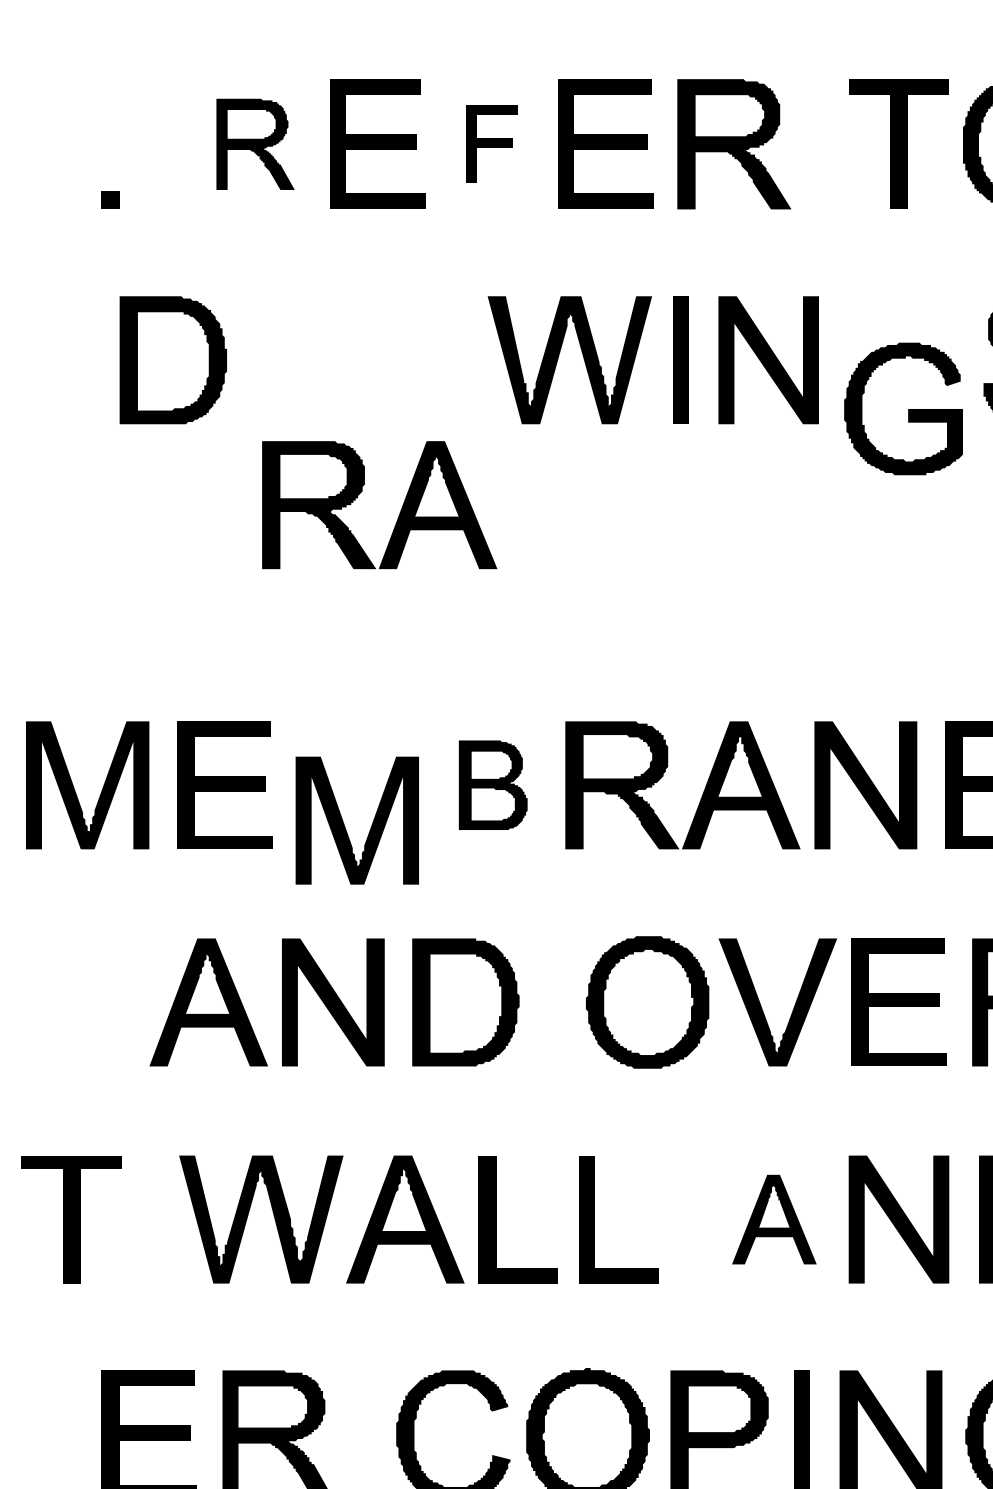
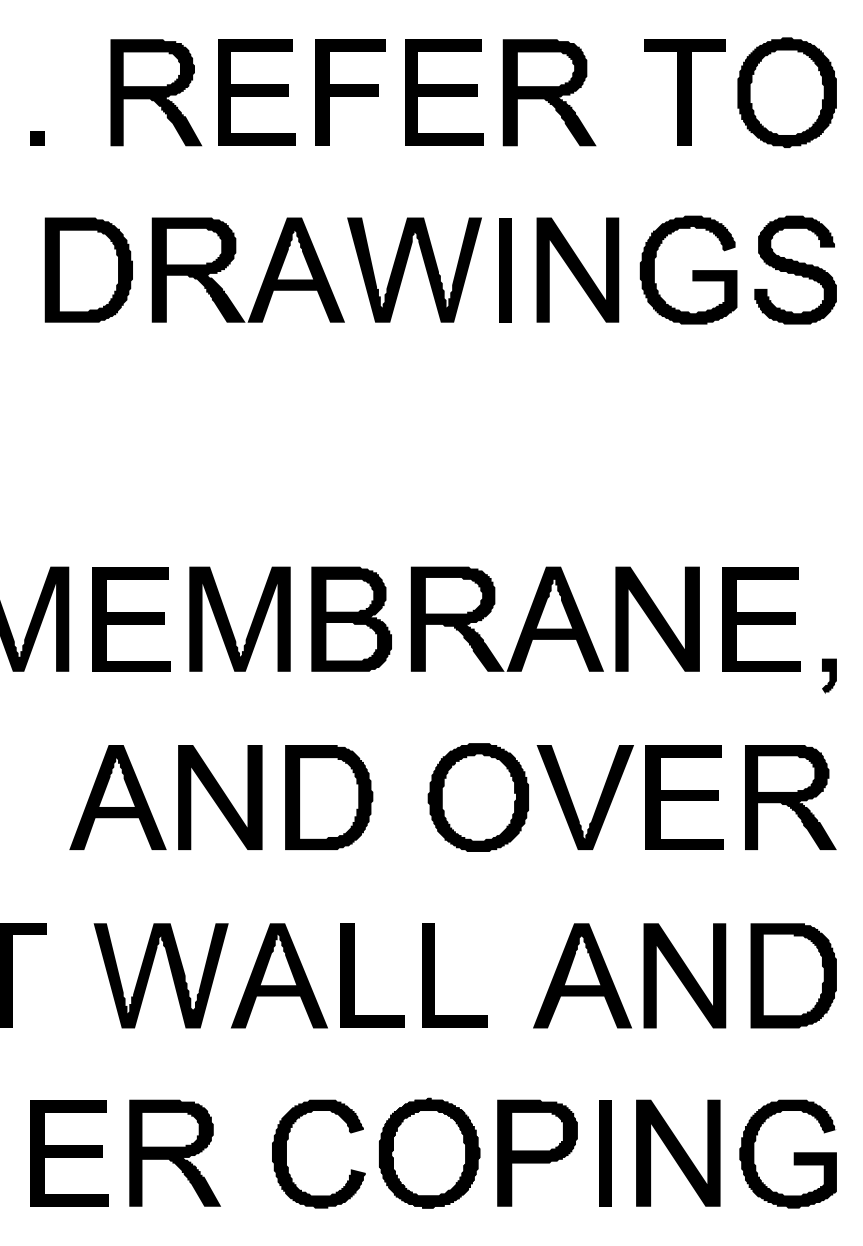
part: (255, 143) -> (156, 92), size x1.43
part: (491, 143) -> (350, 92), size x1.67
part: (903, 408) -> (688, 269), moved
part: (362, 491) -> (234, 258), moved
part: (493, 784) -> (351, 618), size x1.43
part: (344, 823) -> (229, 621), moved
part: (774, 1219) -> (582, 975), size x1.43

